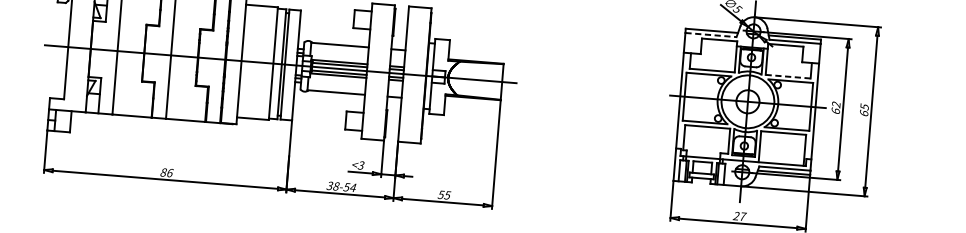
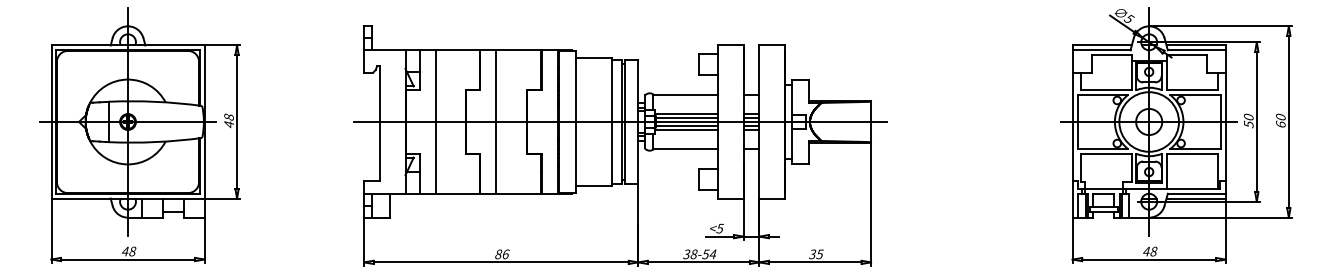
line: (710, 35) -> (1101, 50), dashed -> solid
line: (787, 76) -> (1191, 90), dashed -> solid
text: (835, 107) -> (1248, 120), 62 -> 50
text: (864, 107) -> (1280, 117), 65 -> 60
text: (361, 164) -> (720, 227), <3 -> <5
text: (441, 194) -> (813, 253), 55 -> 35
text: (739, 216) -> (1150, 251), 27 -> 48

